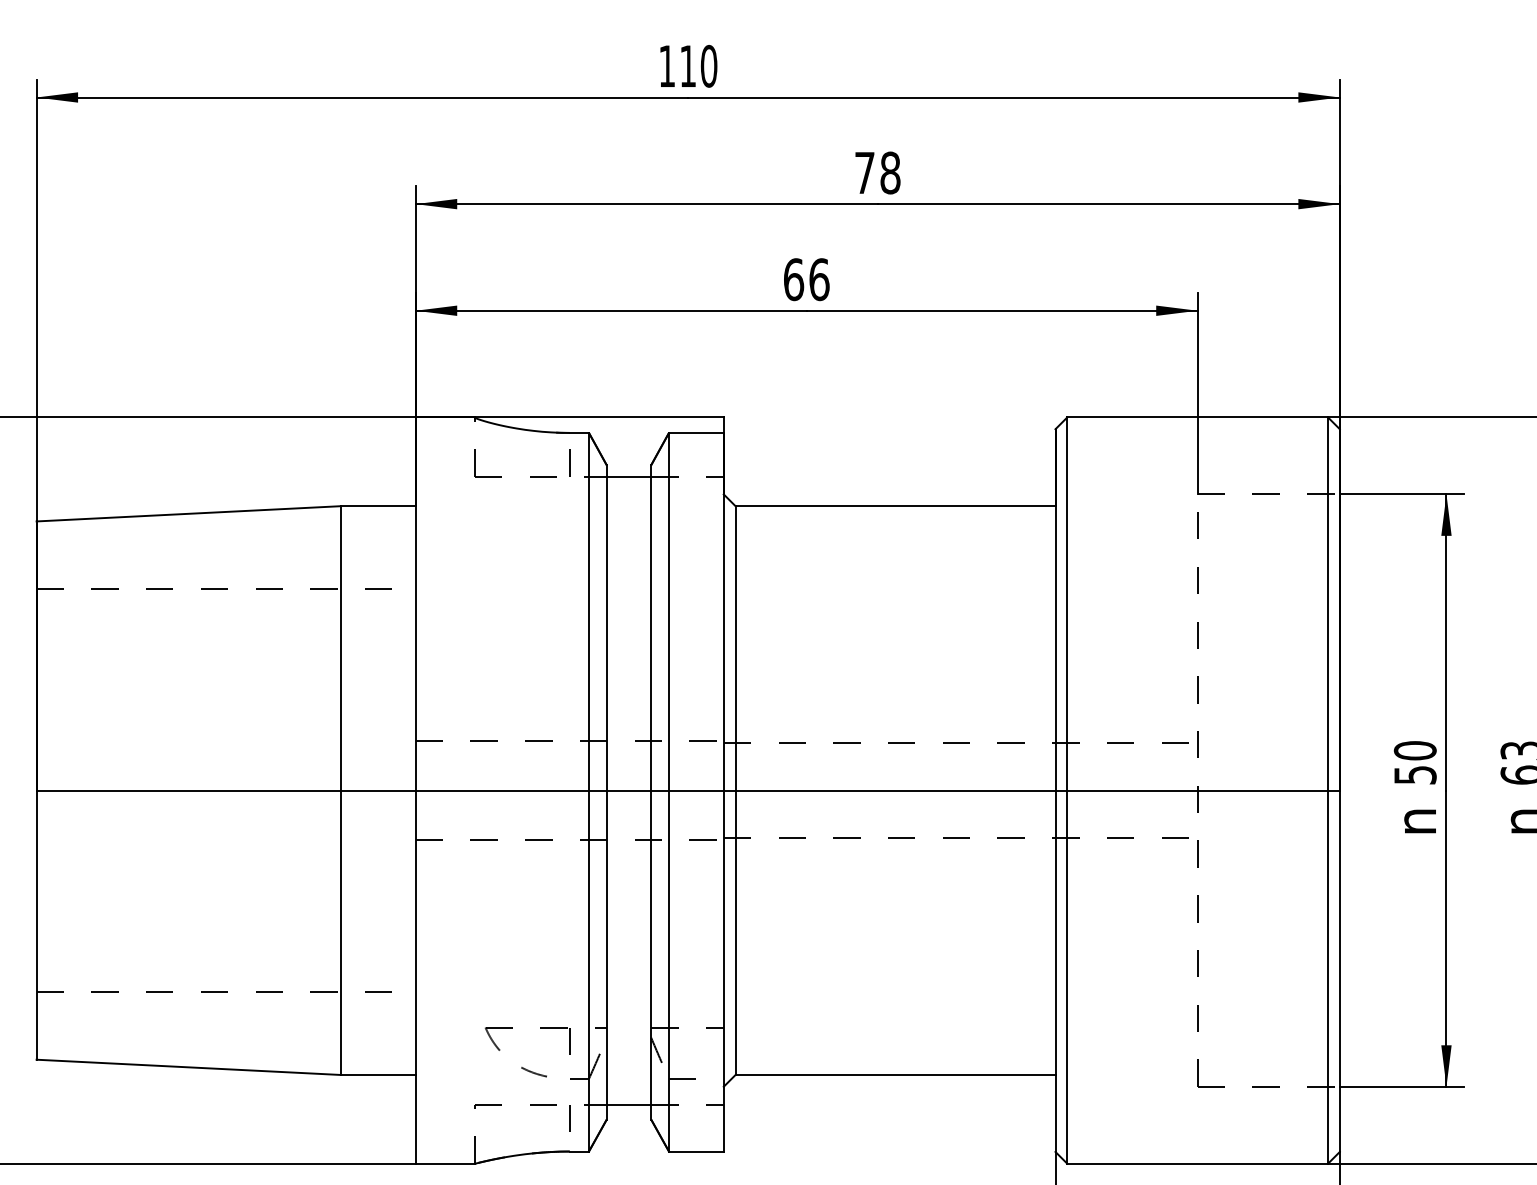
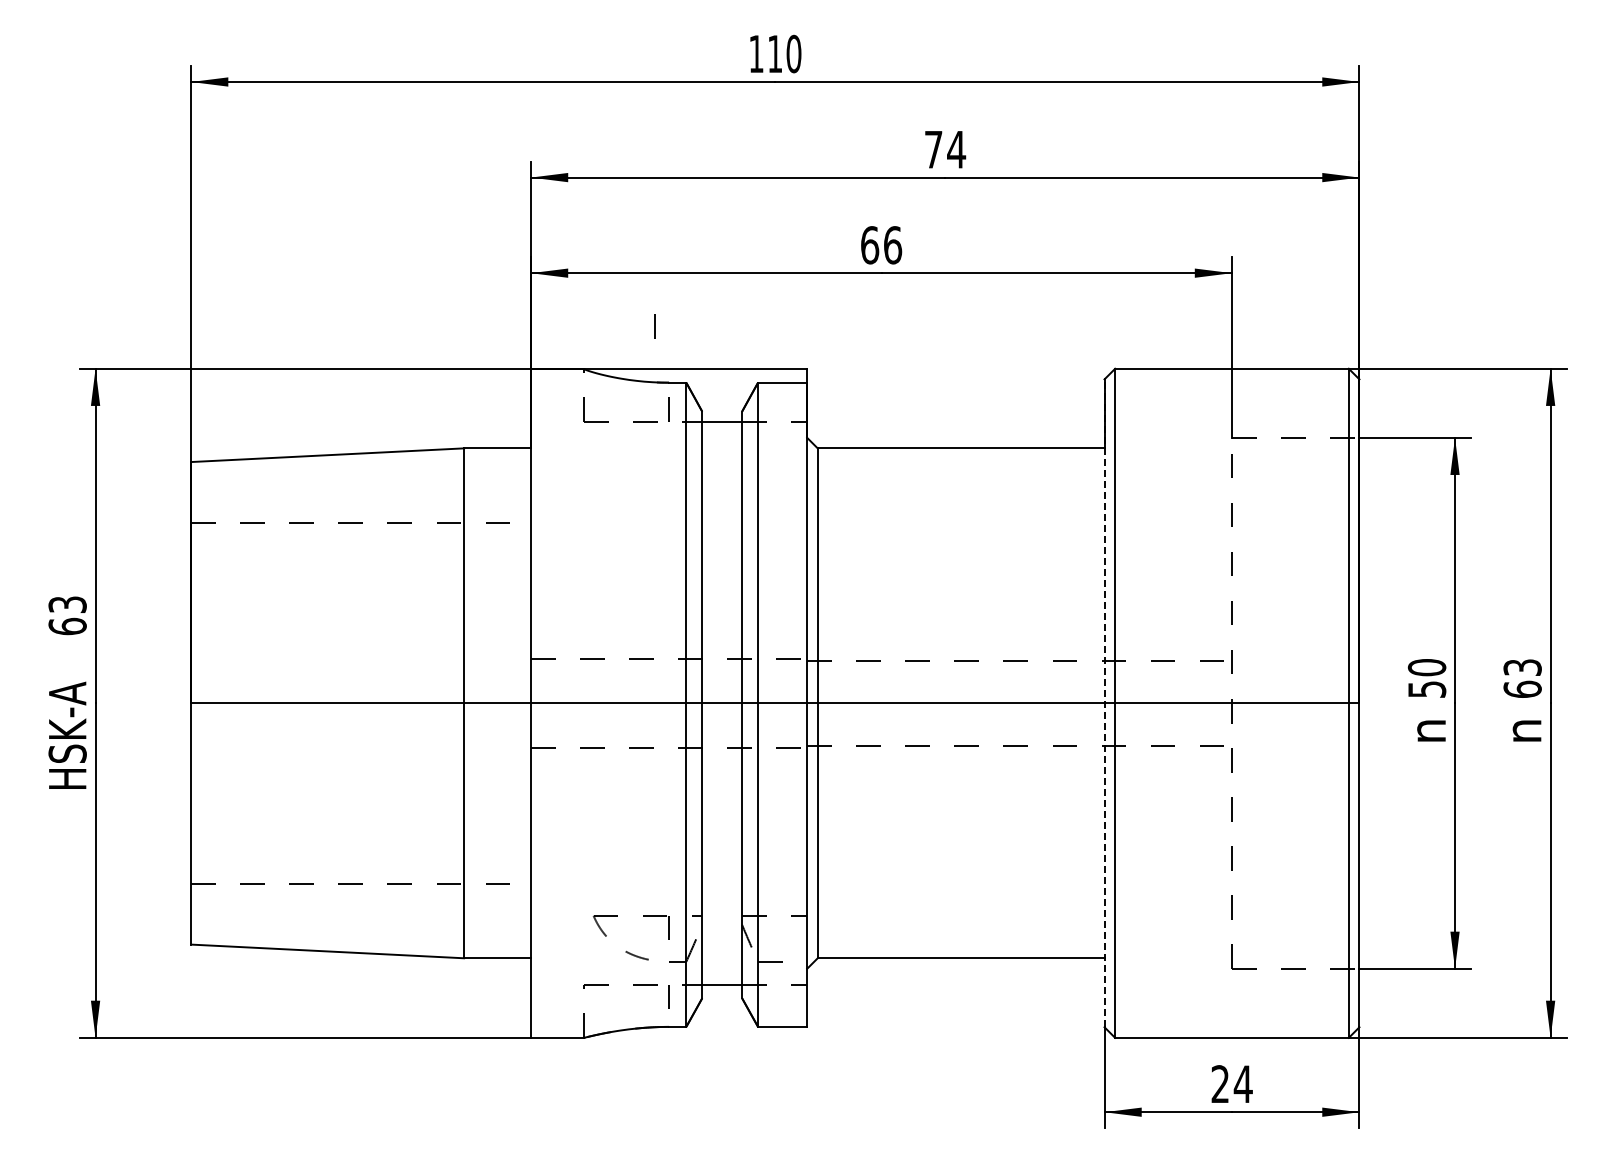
text: (890, 172) -> (956, 149), 78 -> 74
line: (553, 370) -> (654, 326), added
line: (1055, 790) -> (1104, 703), solid -> dashed

